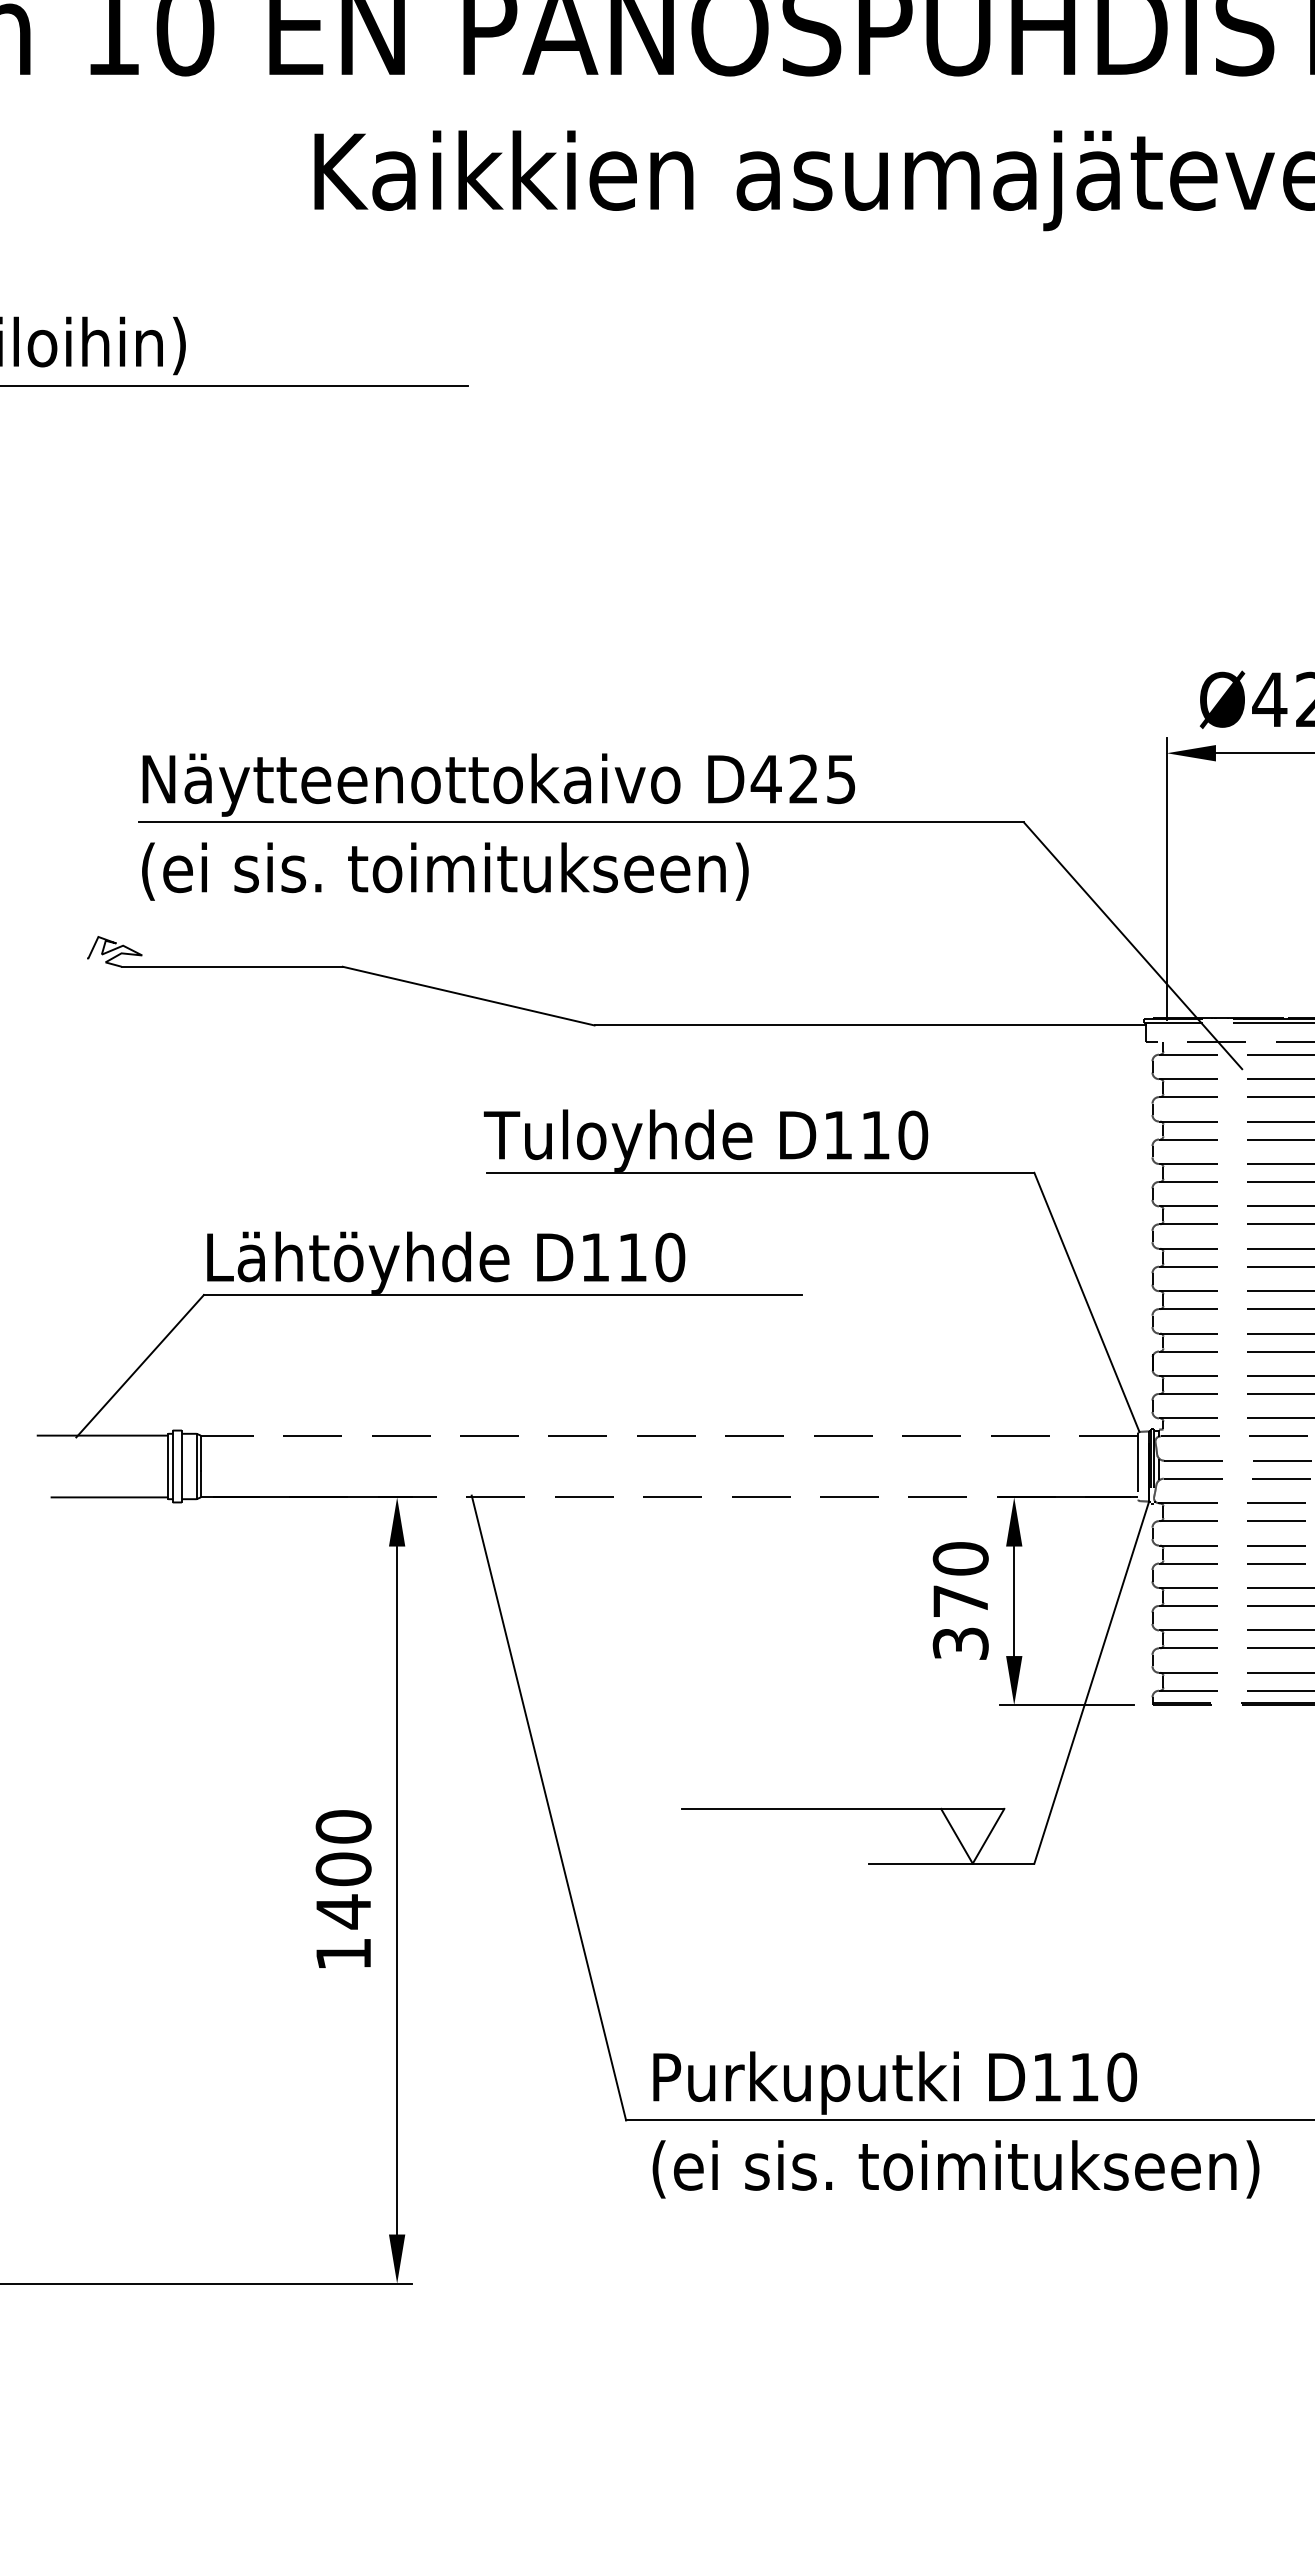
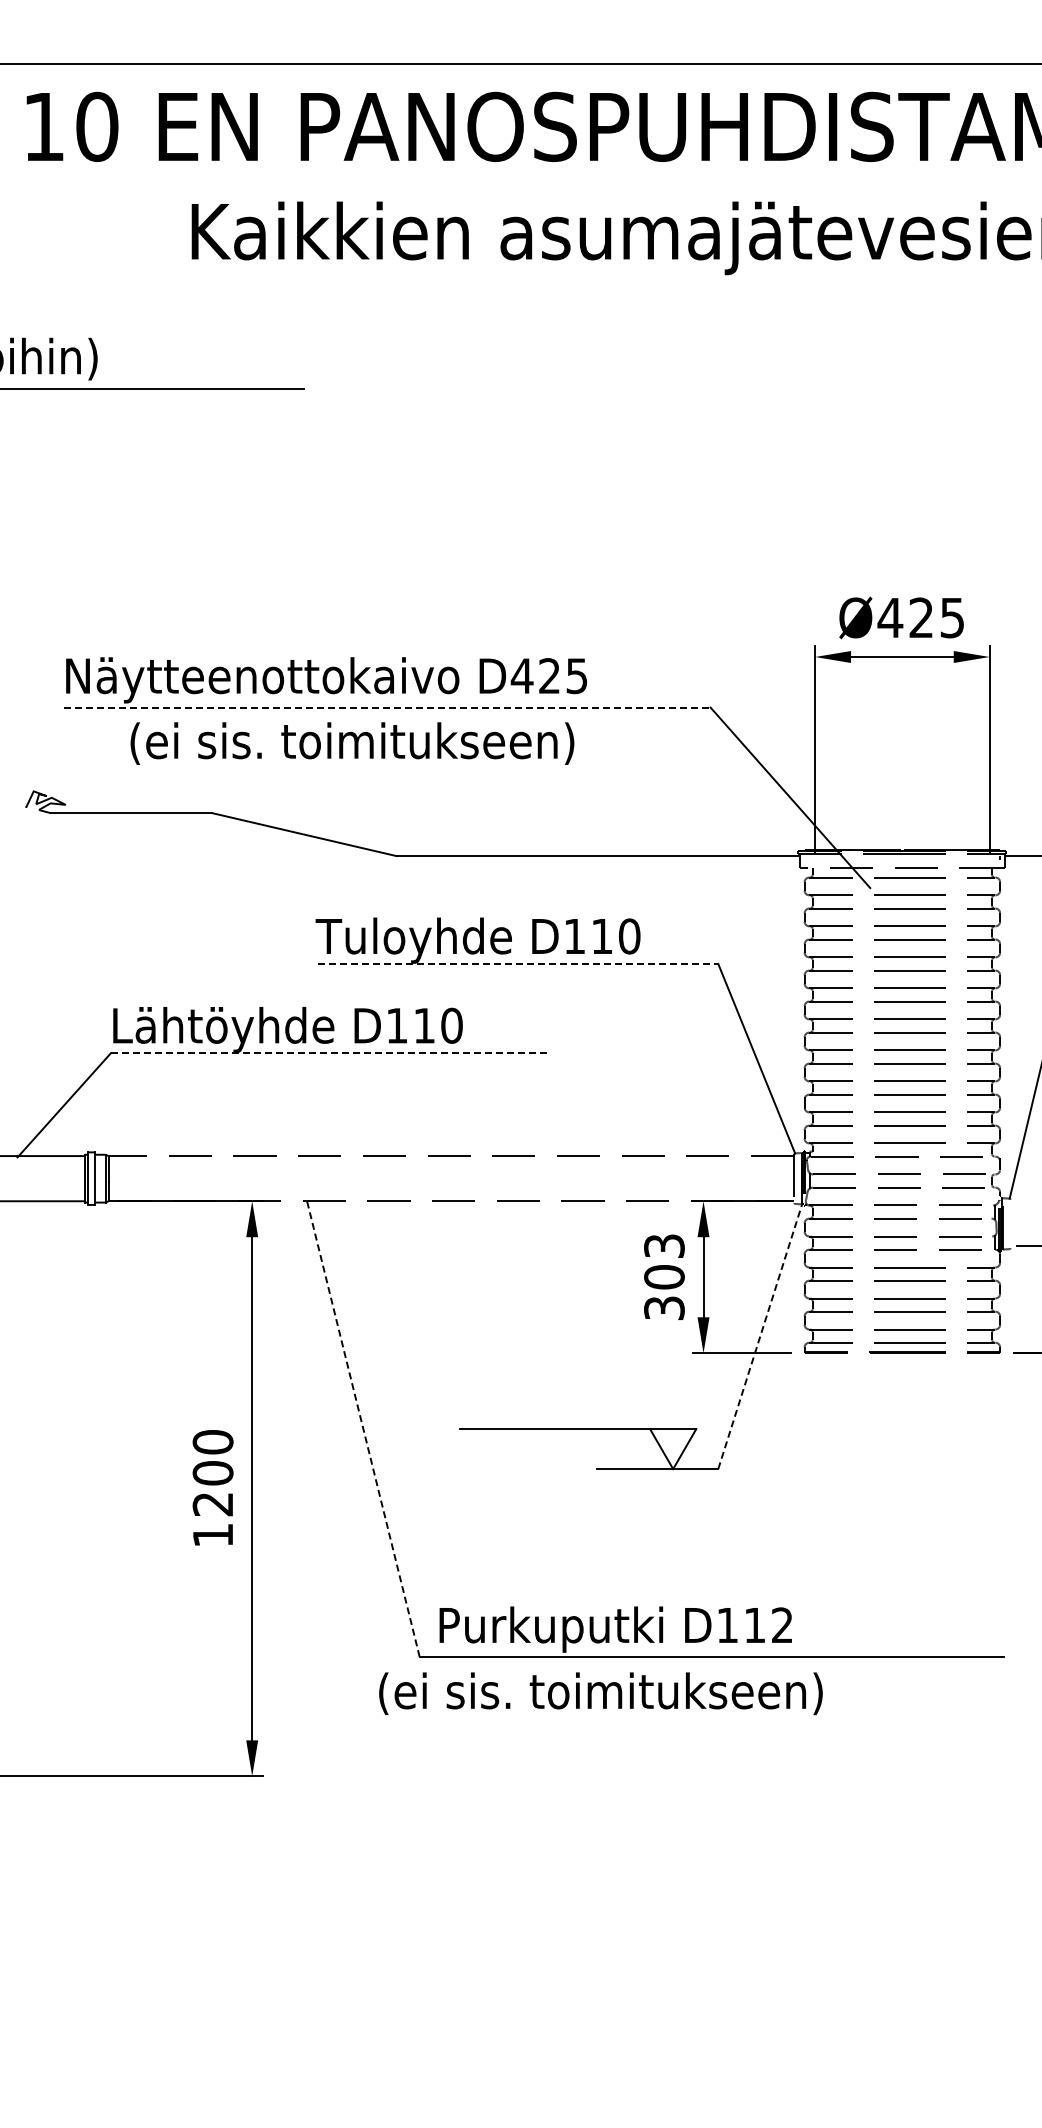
line: (582, 822) -> (387, 707), solid -> dashed
text: (445, 871) -> (352, 743), moved
line: (761, 1172) -> (518, 963), solid -> dashed
line: (502, 1295) -> (329, 1053), solid -> dashed
text: (960, 1579) -> (664, 1261), 370 -> 303
line: (1092, 1682) -> (760, 1336), solid -> dashed
line: (549, 1806) -> (363, 1427), solid -> dashed
text: (342, 1912) -> (212, 1504), 1400 -> 1200
text: (1122, 2077) -> (782, 1625), D110 -> D112
text: (955, 2169) -> (600, 1693), moved

